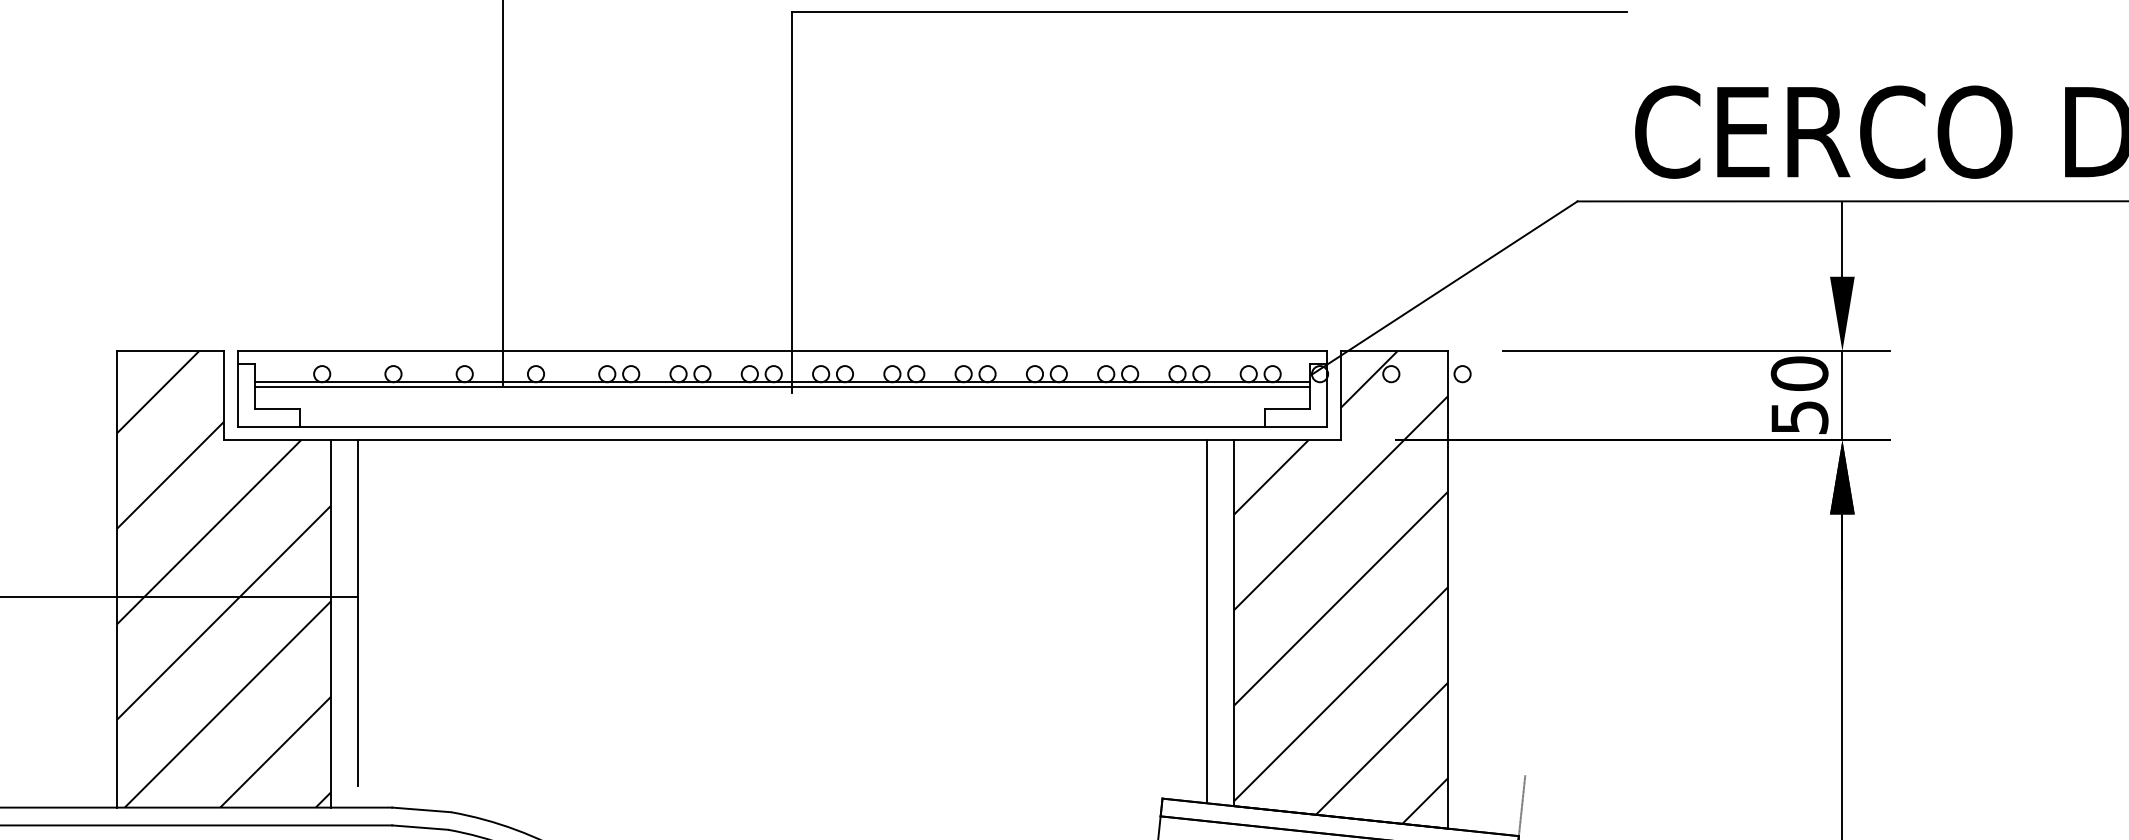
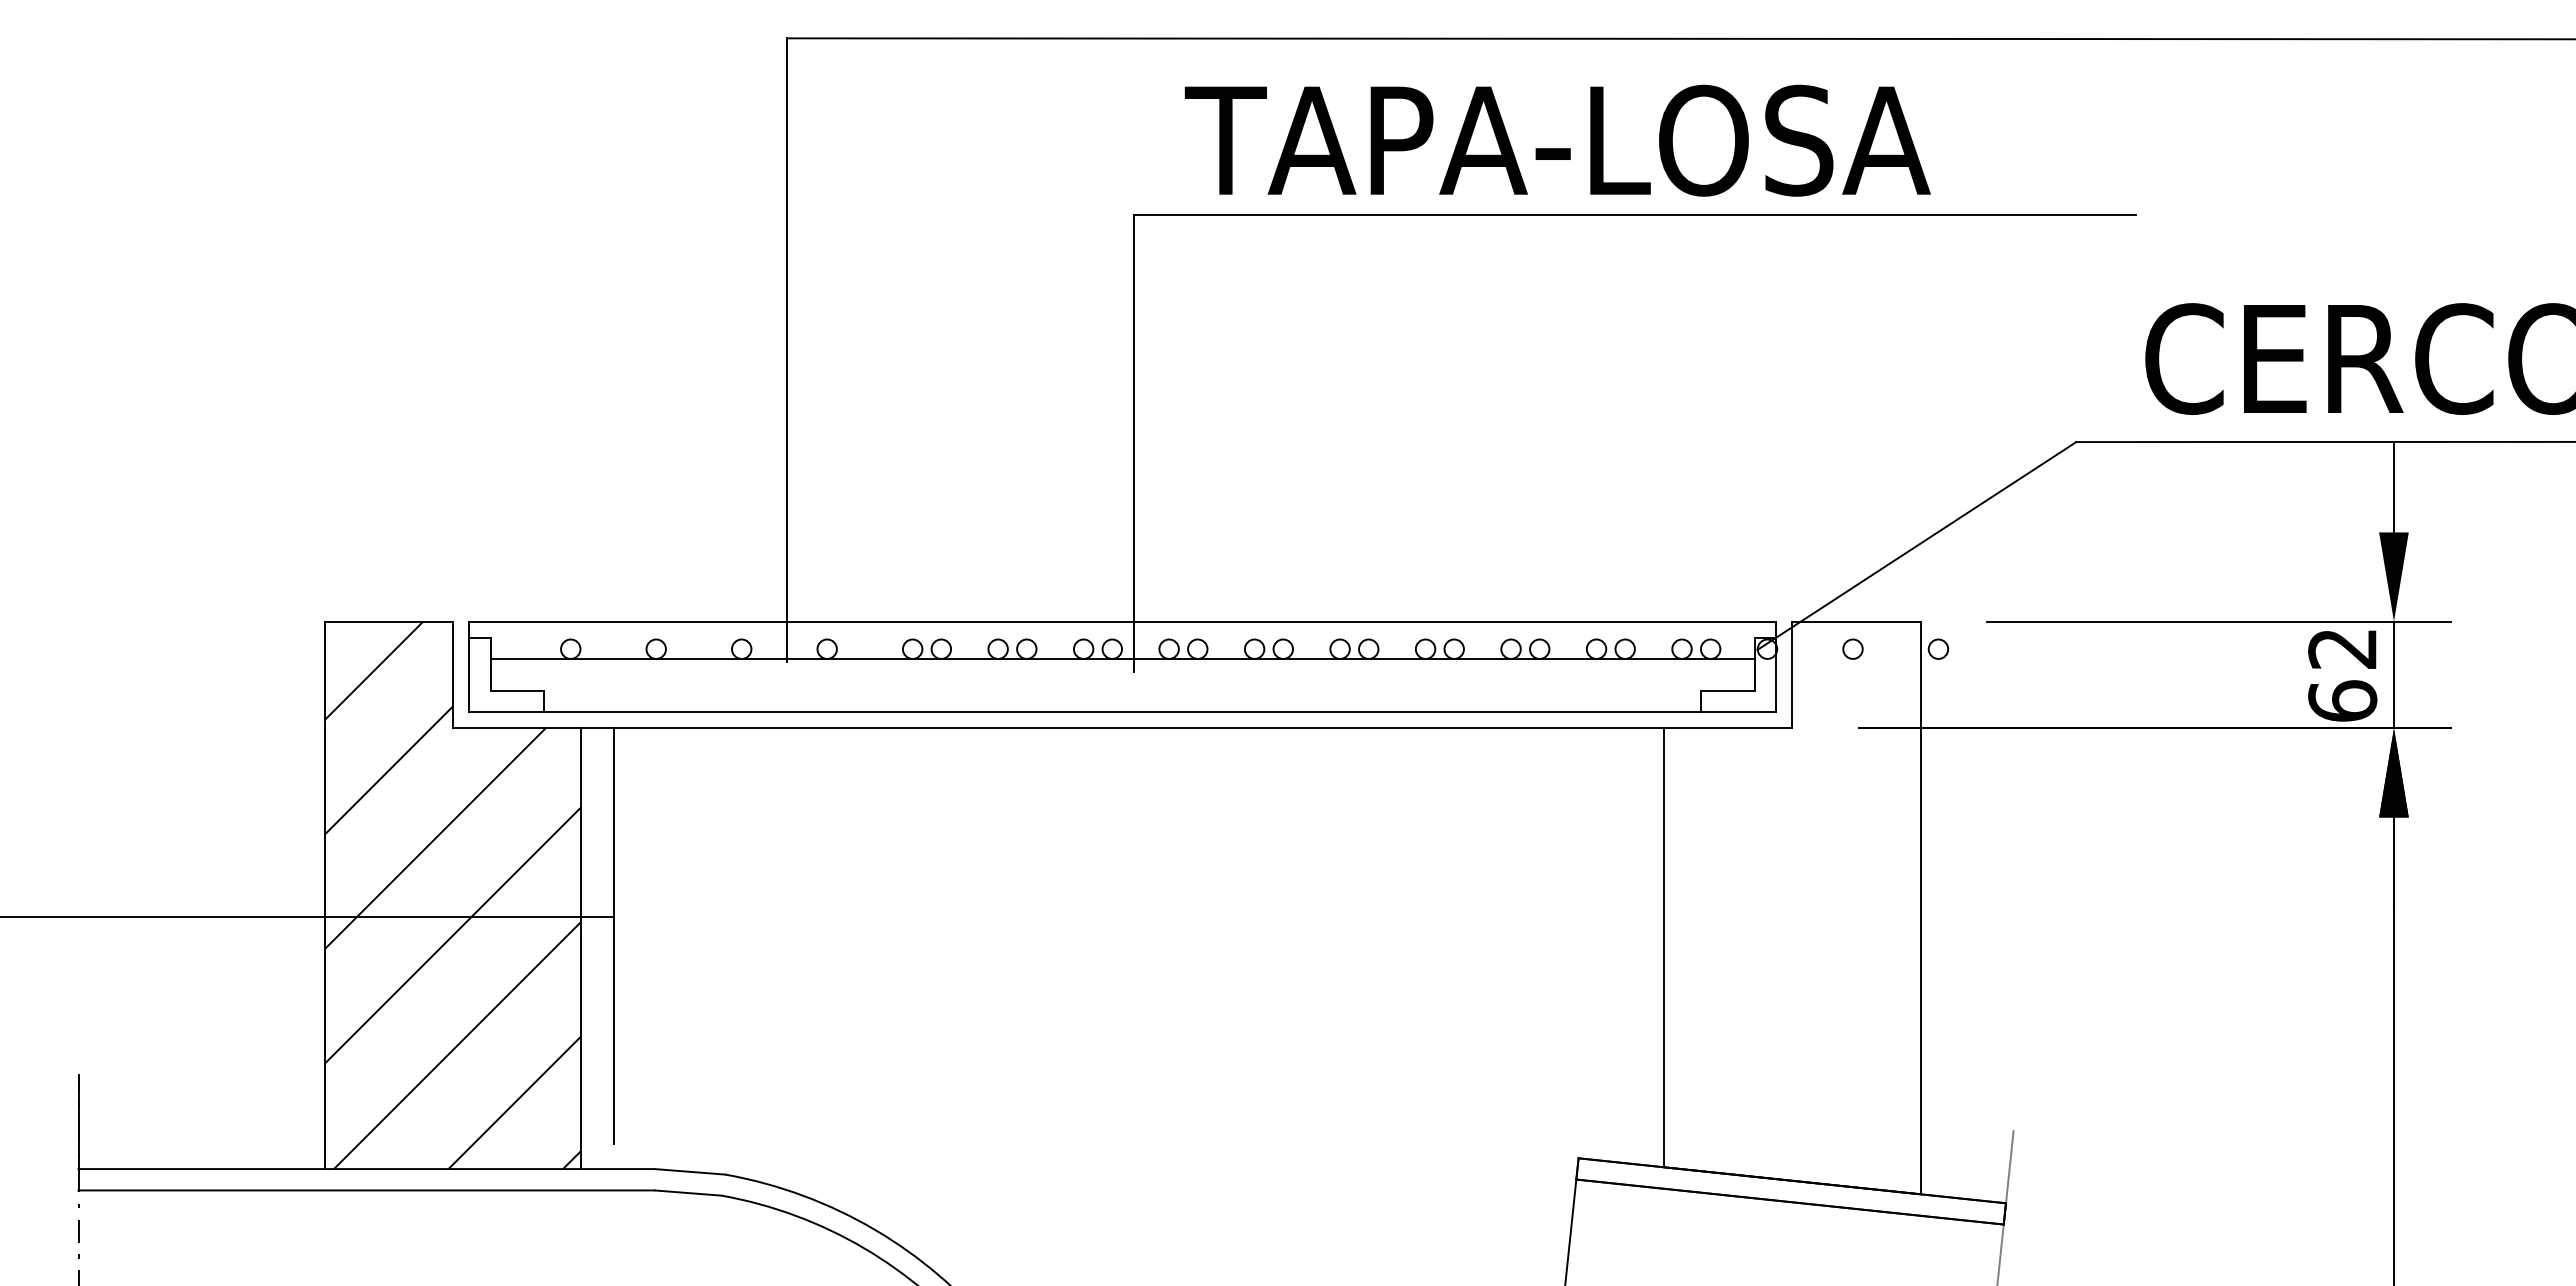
line: (782, 386) -> (1122, 664), removed
text: (1799, 395) -> (2342, 674), 50 -> 62
hatch: (1340, 587) -> (1792, 904), removed
line: (1207, 621) -> (1632, 945), removed

